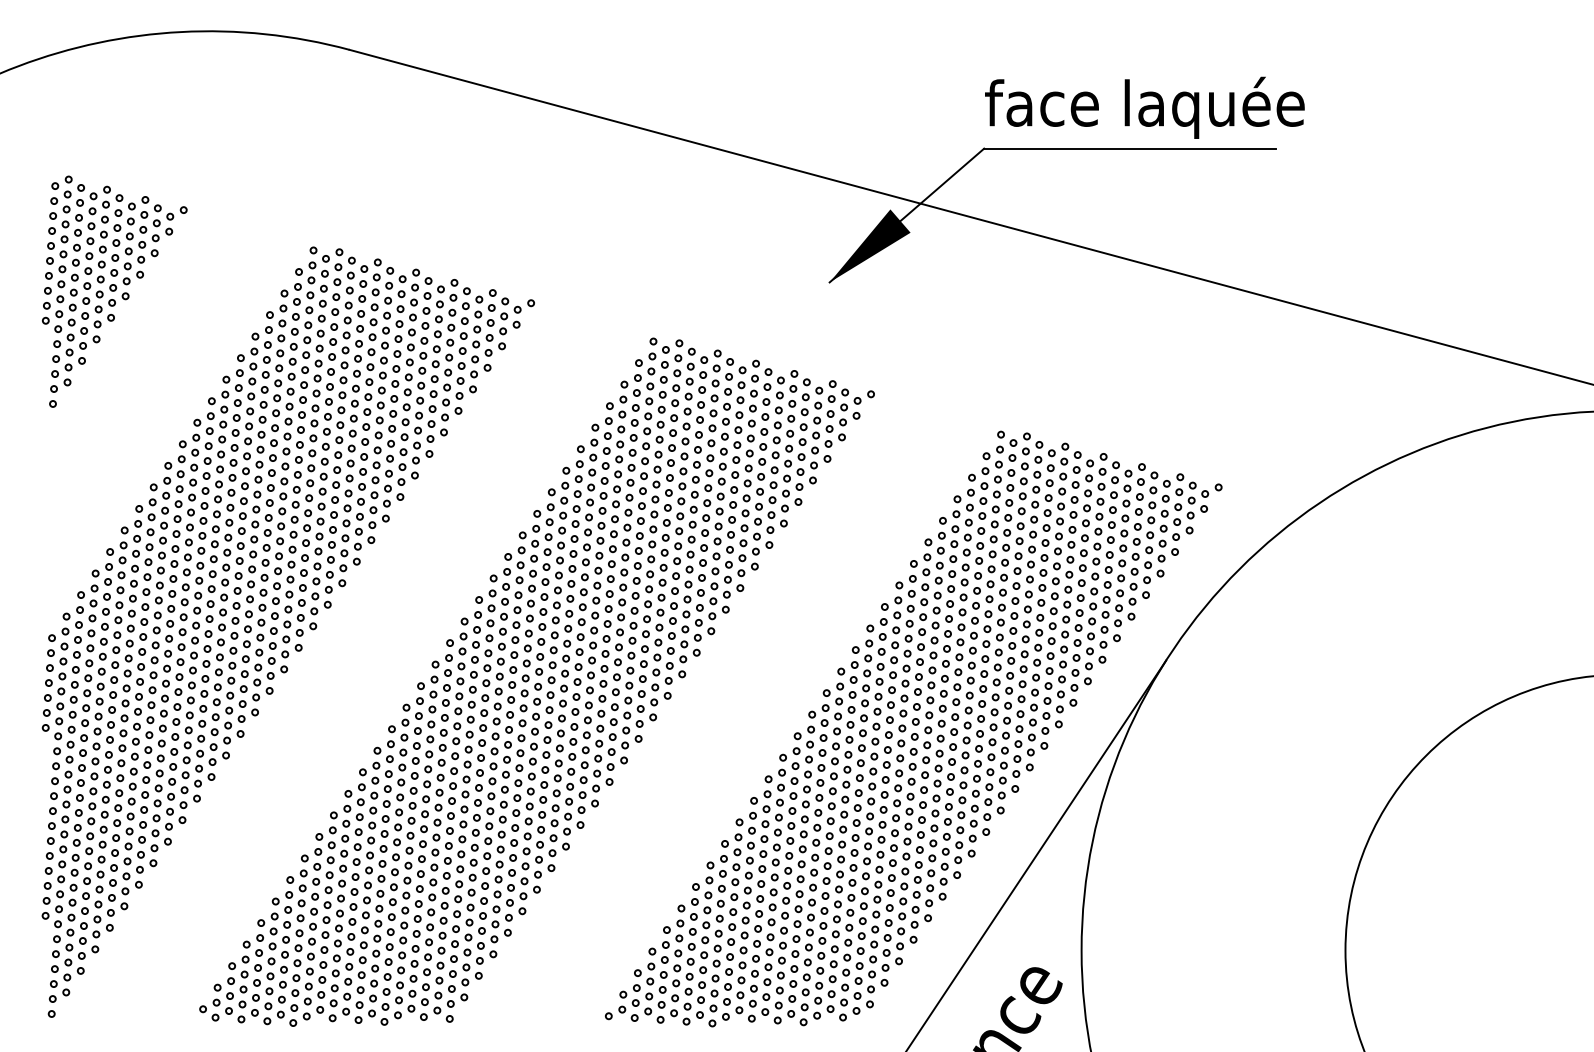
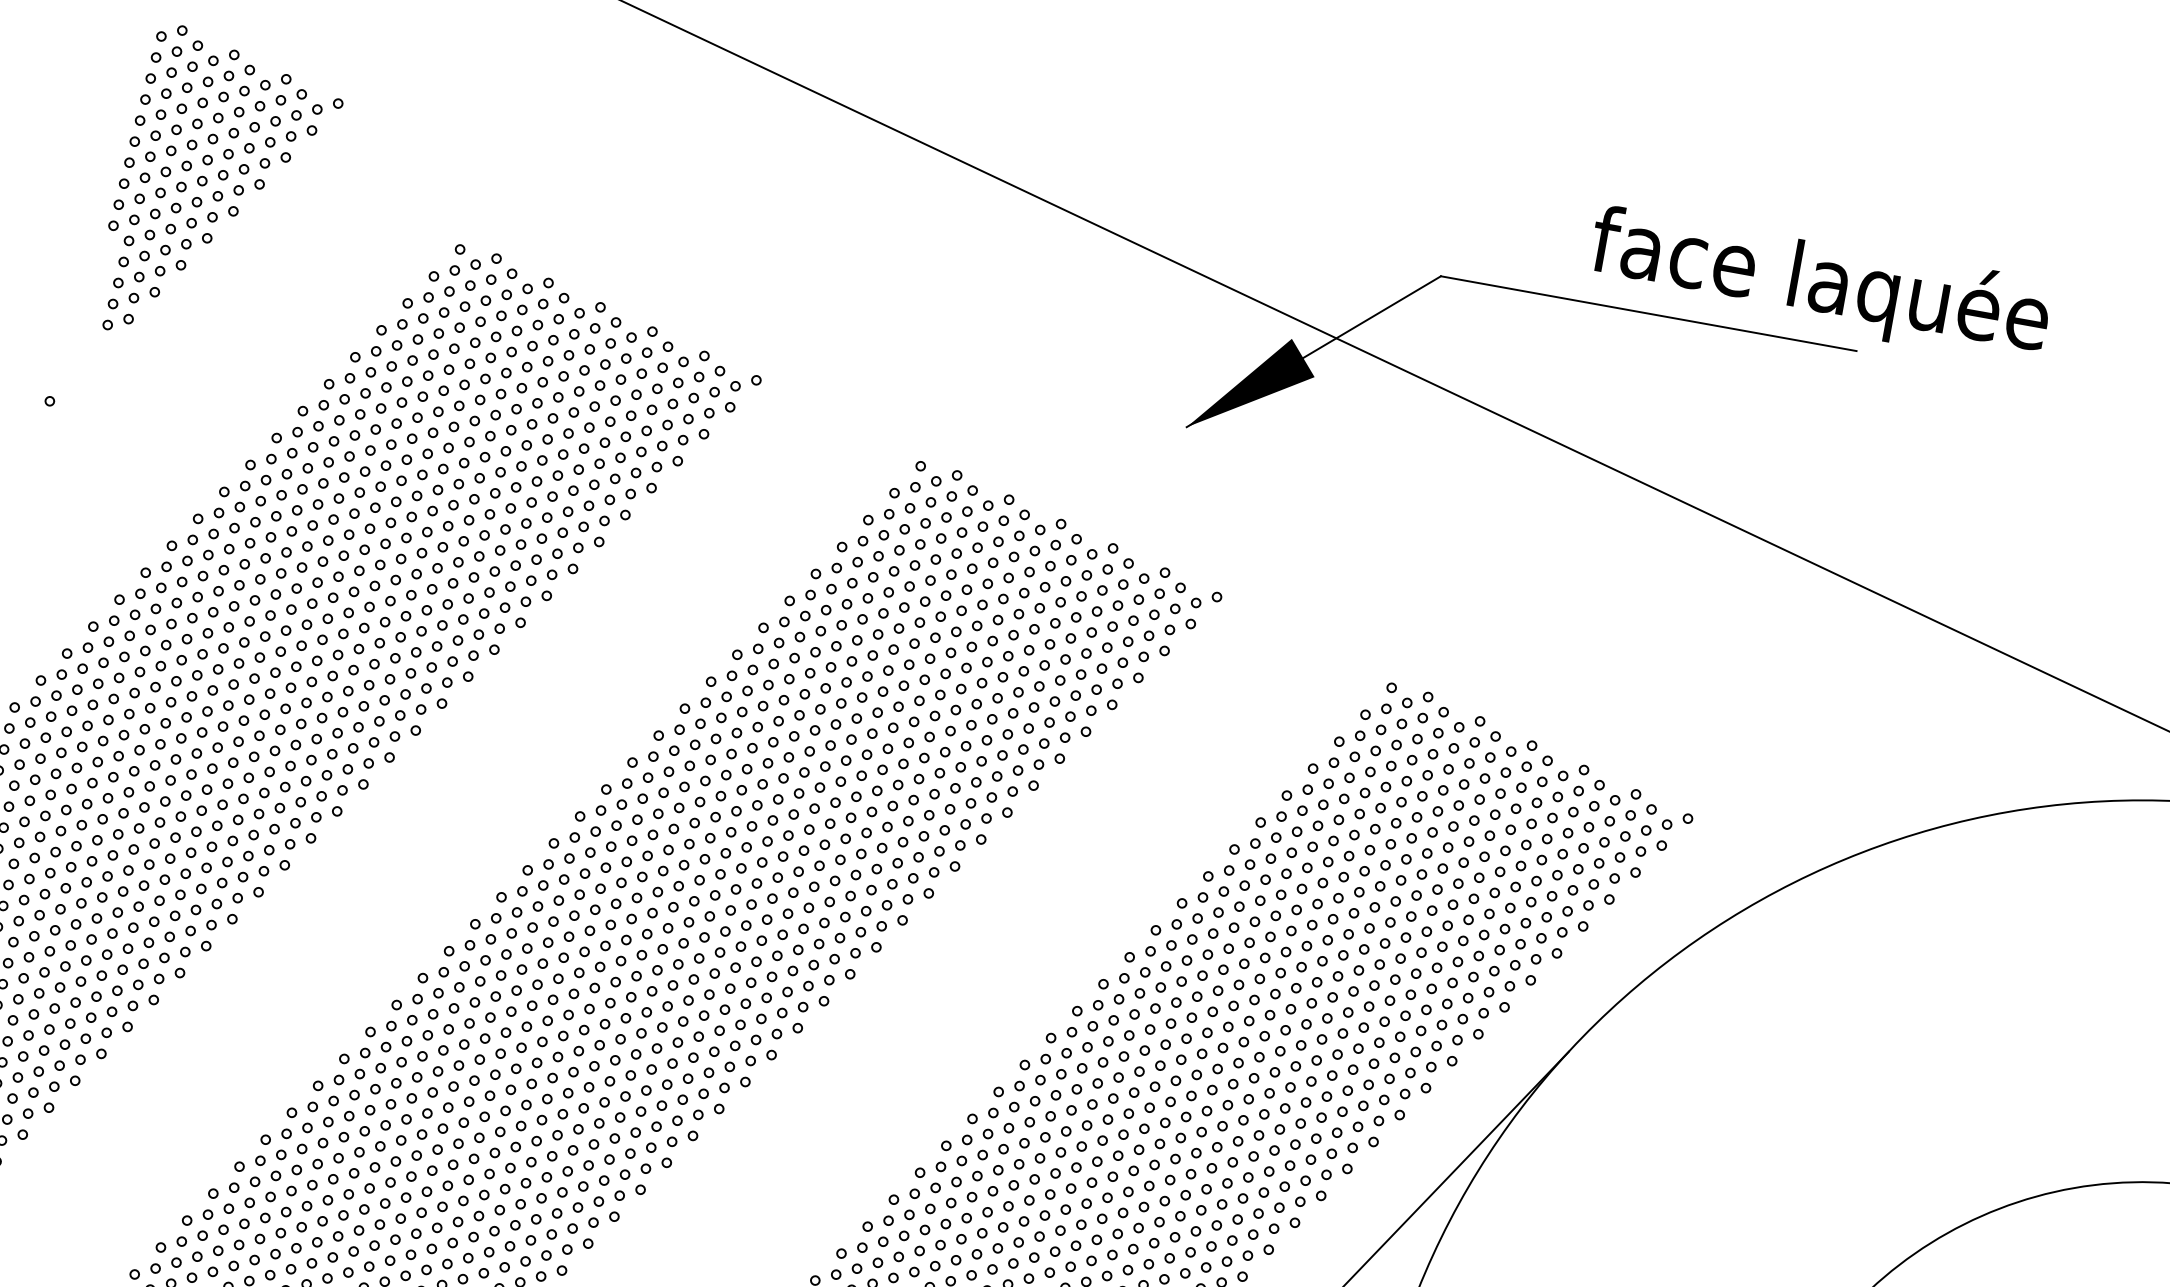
text: (1144, 107) -> (1819, 283), moved
part: (114, 283) -> (220, 190), moved

